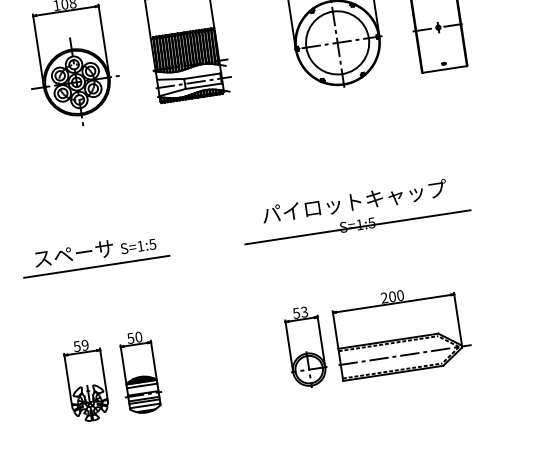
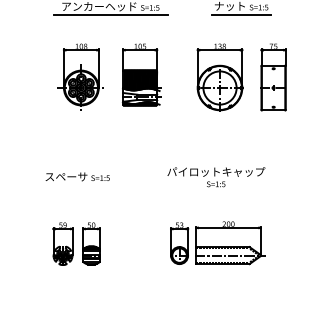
line: (356, 227) -> (215, 185), removed
line: (95, 267) -> (76, 185), removed

